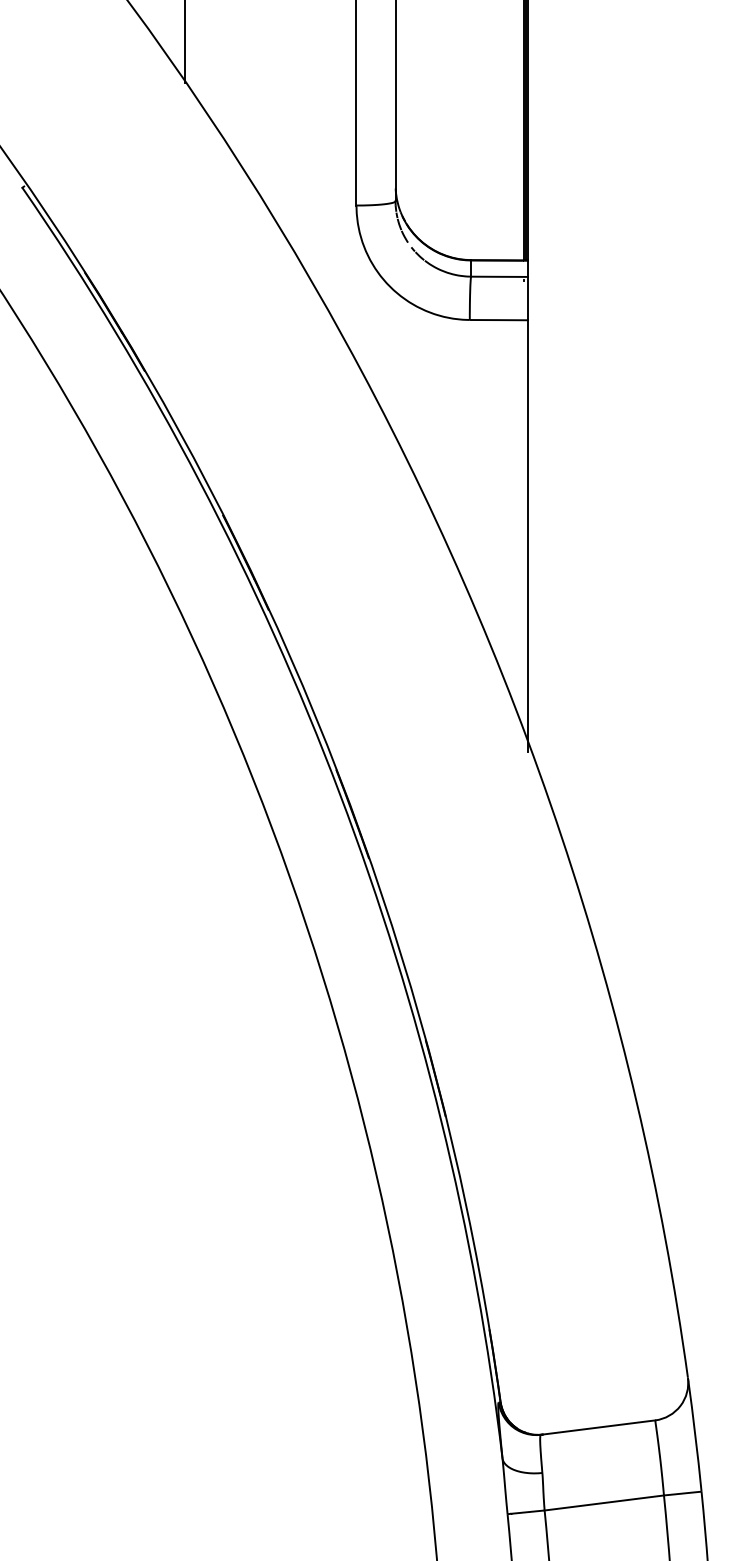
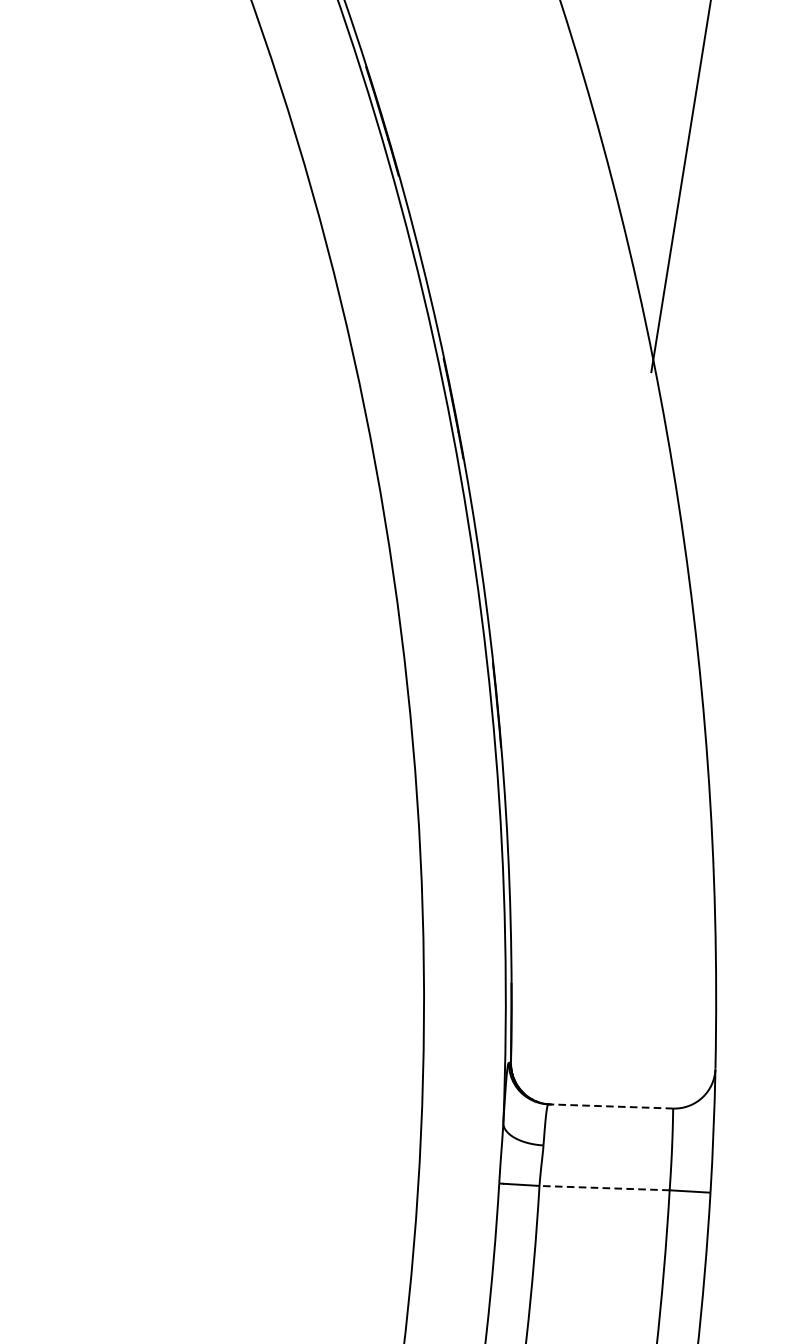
line: (599, 1427) -> (612, 1106), solid -> dashed
line: (603, 1503) -> (603, 1188), solid -> dashed

